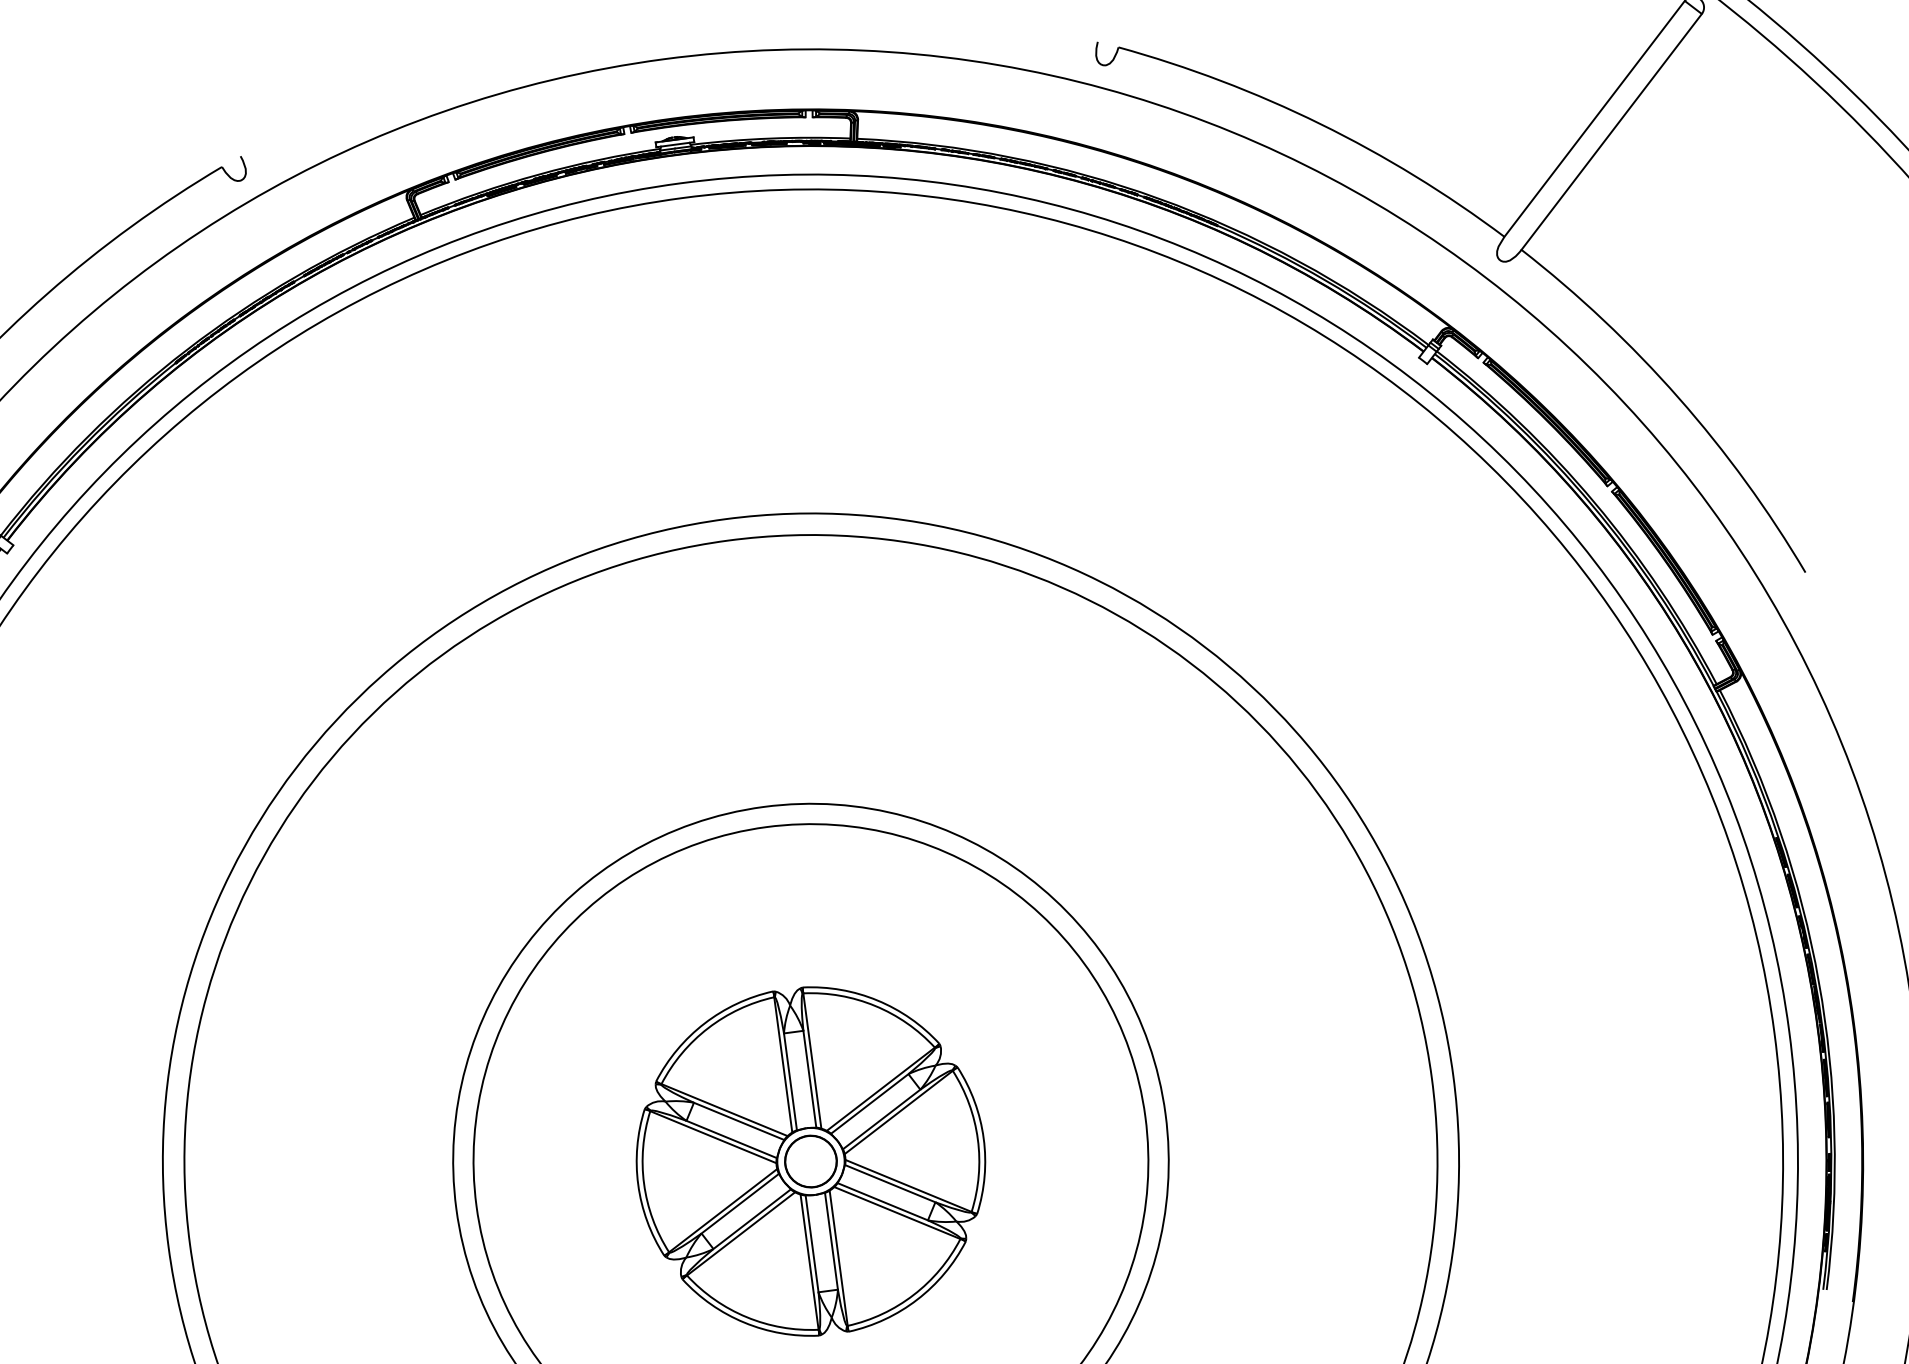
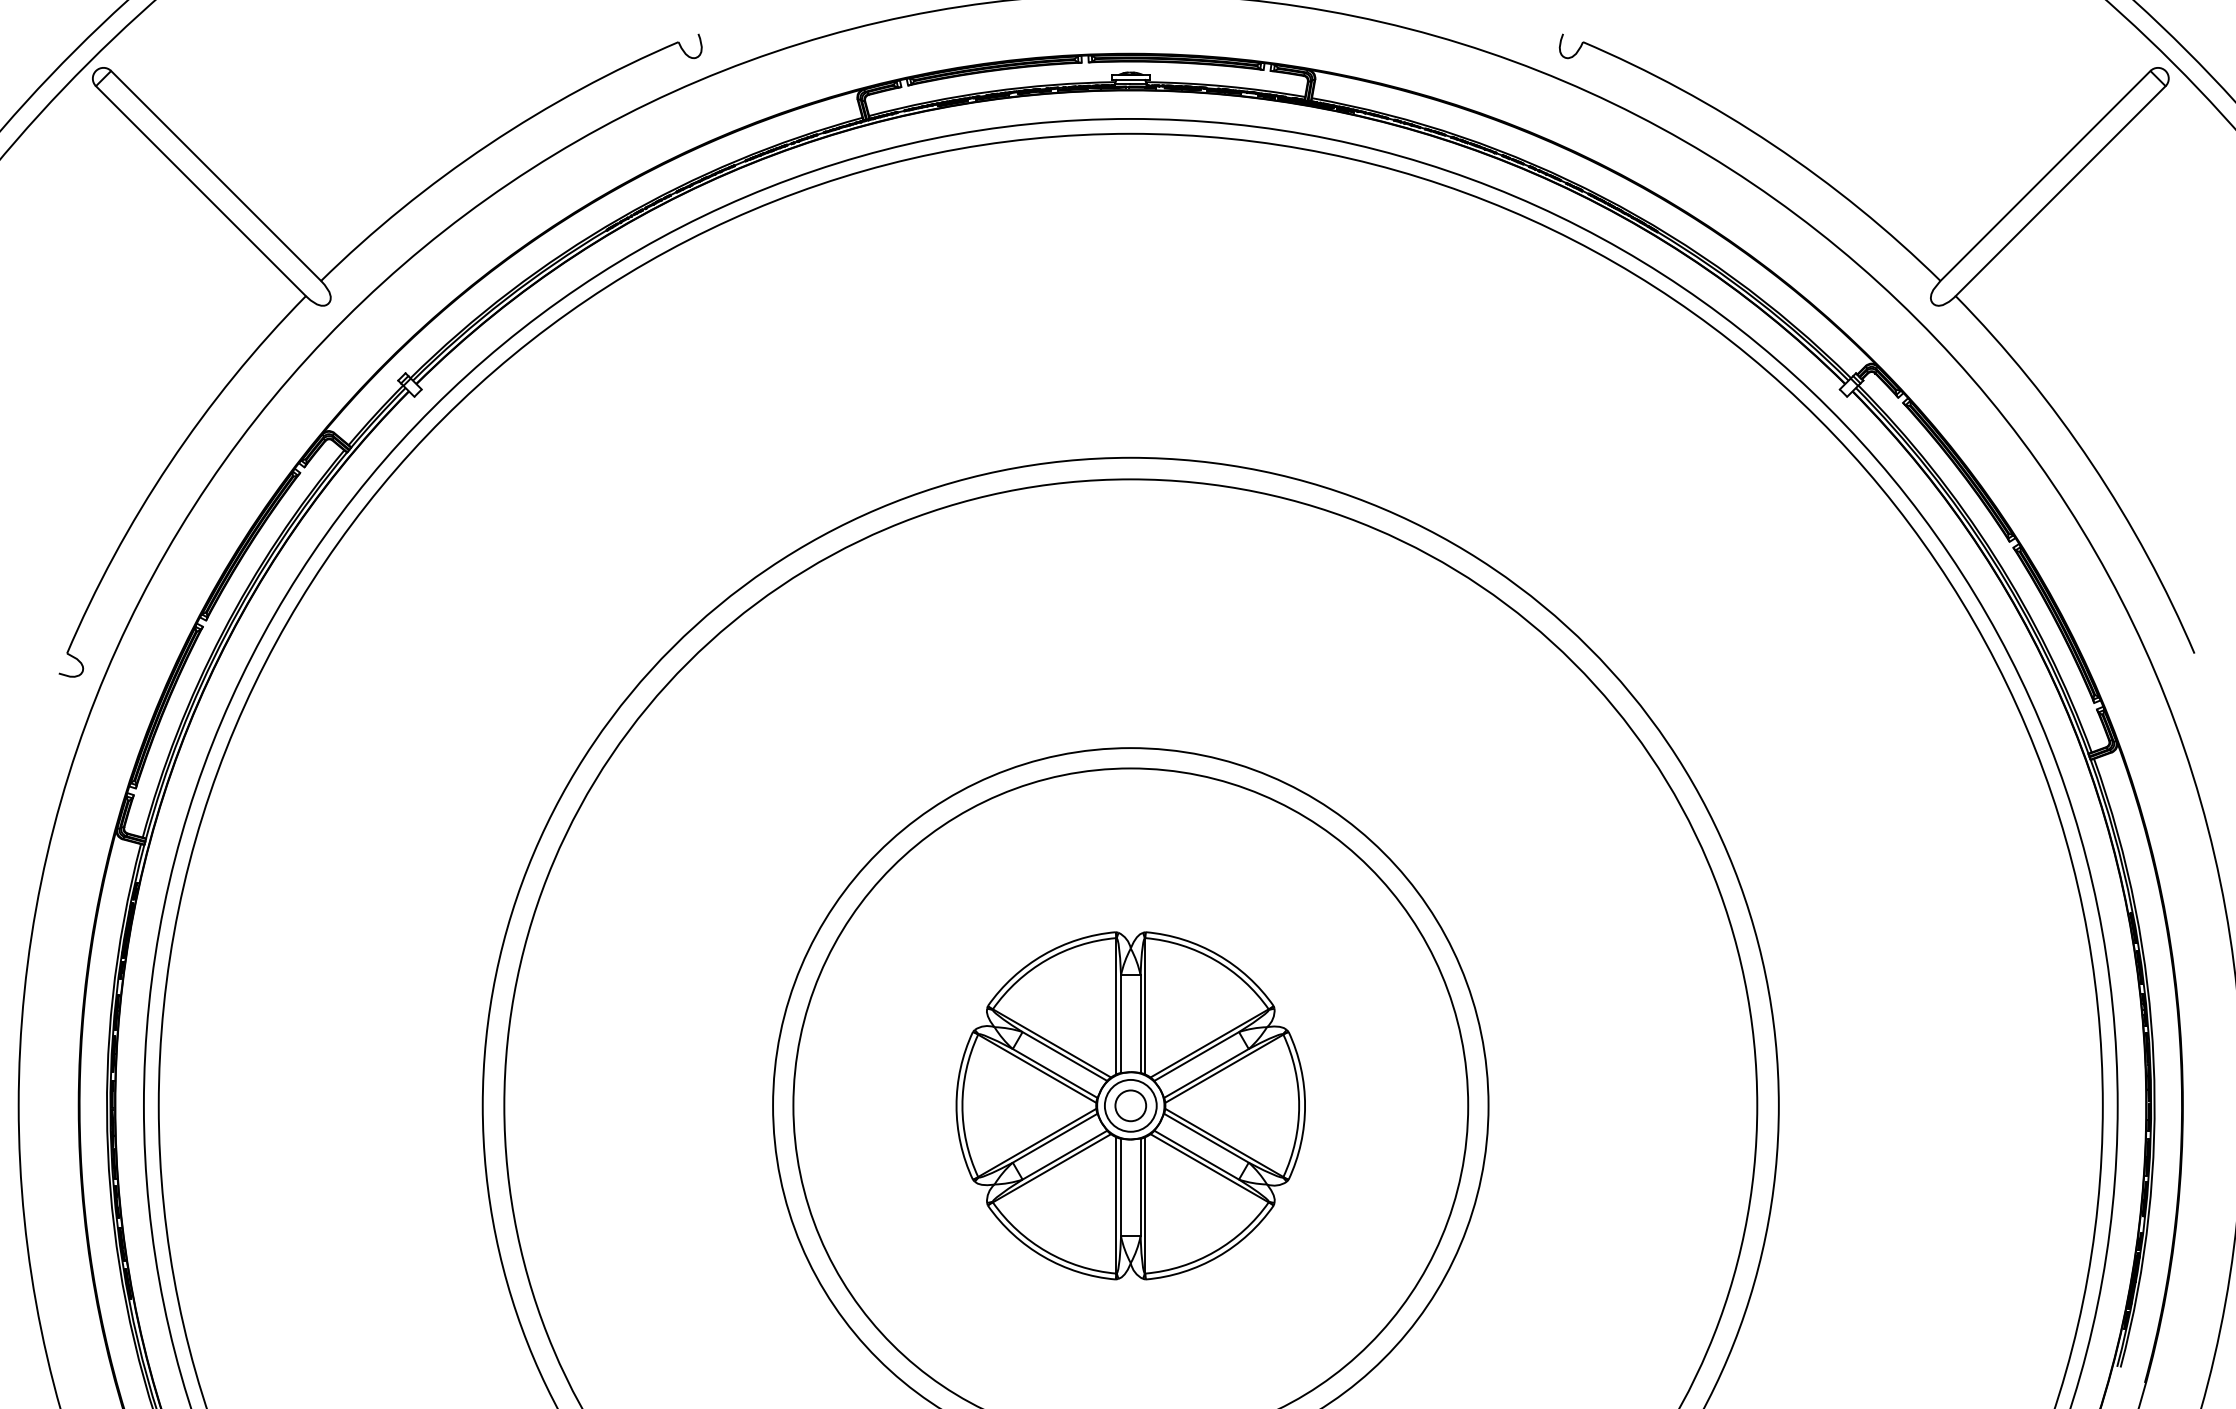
circle: (810, 1161) -> (1130, 1105), size x0.6

